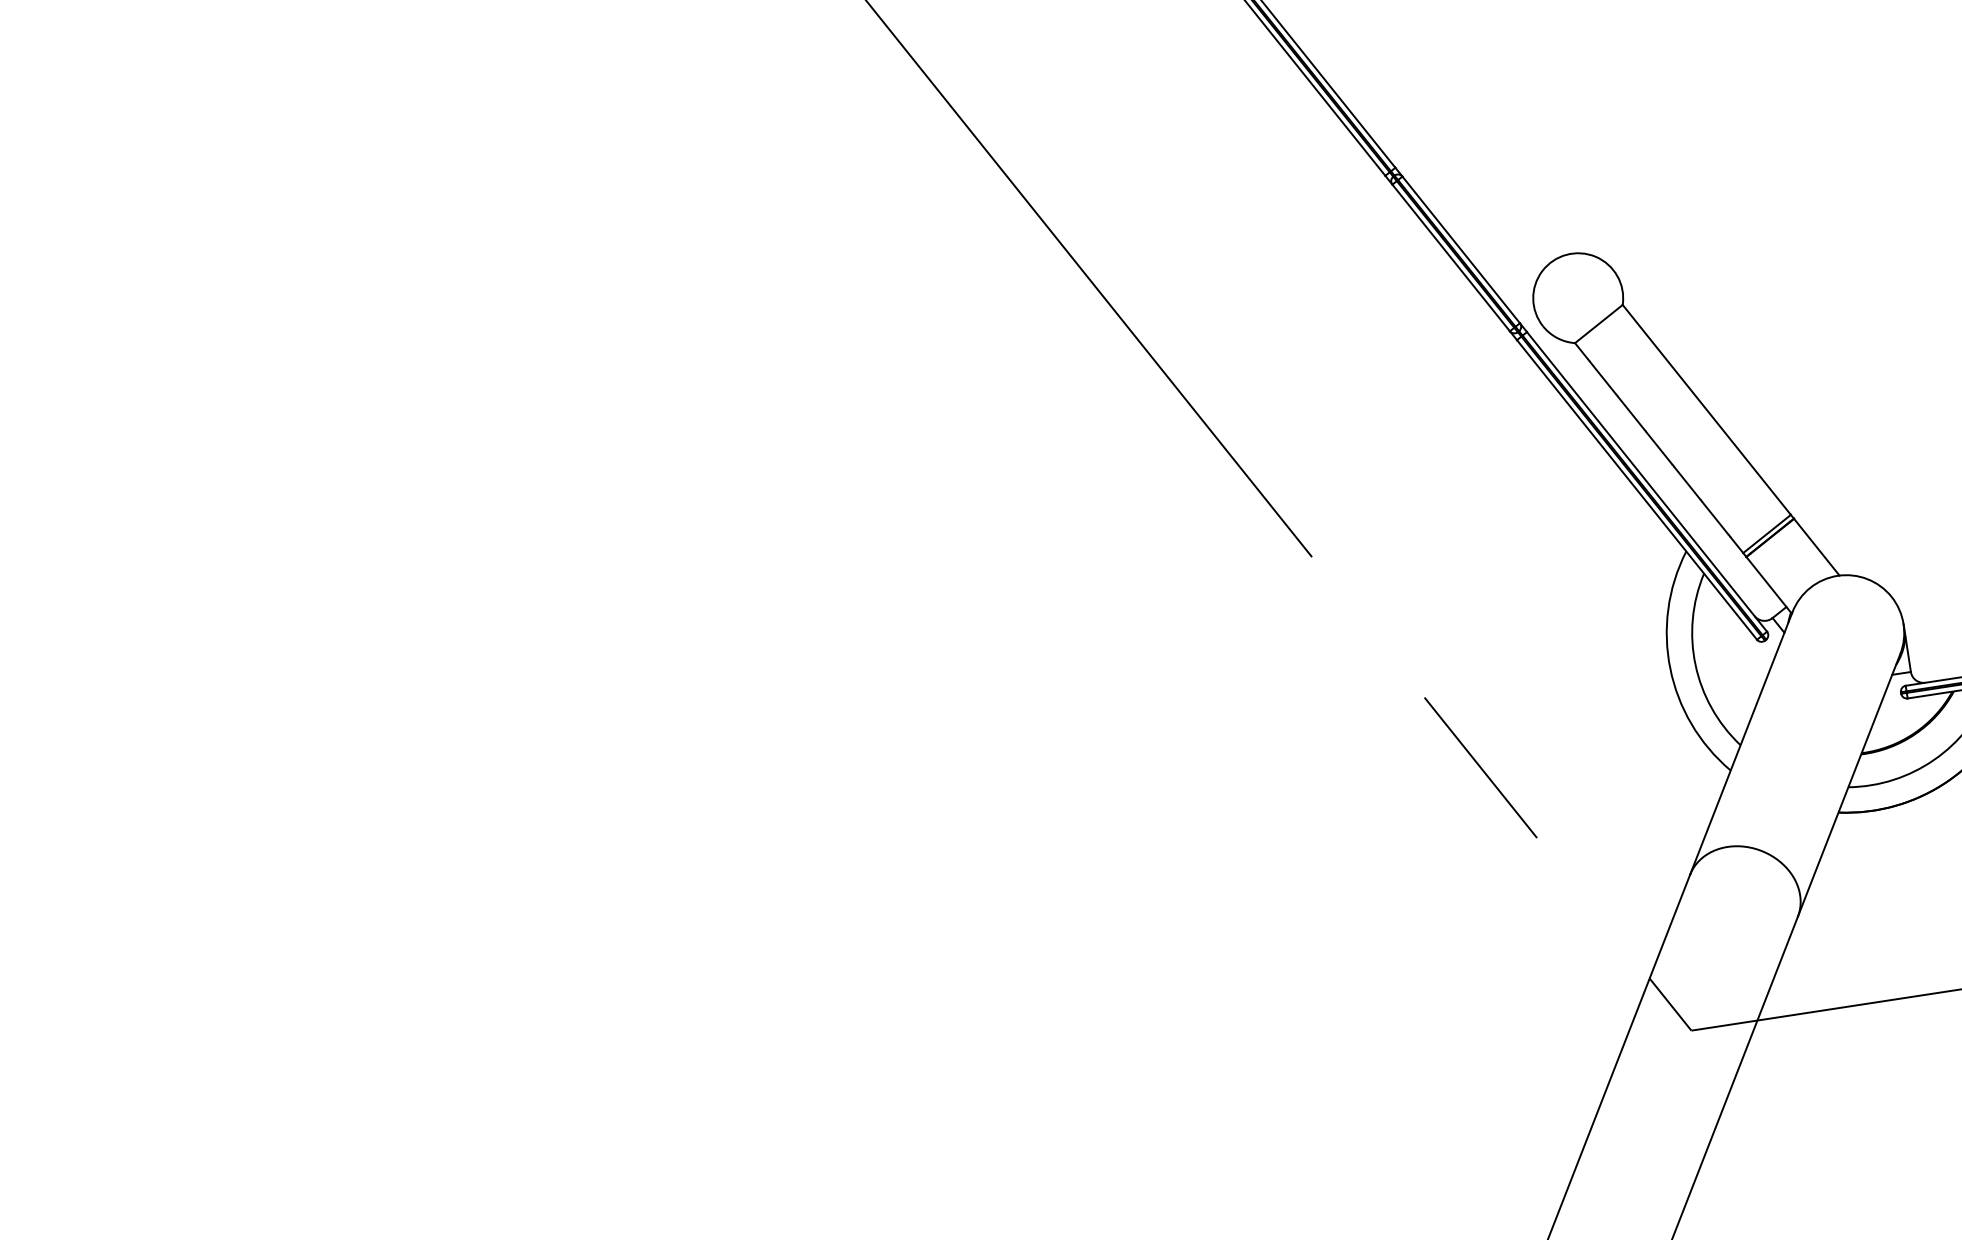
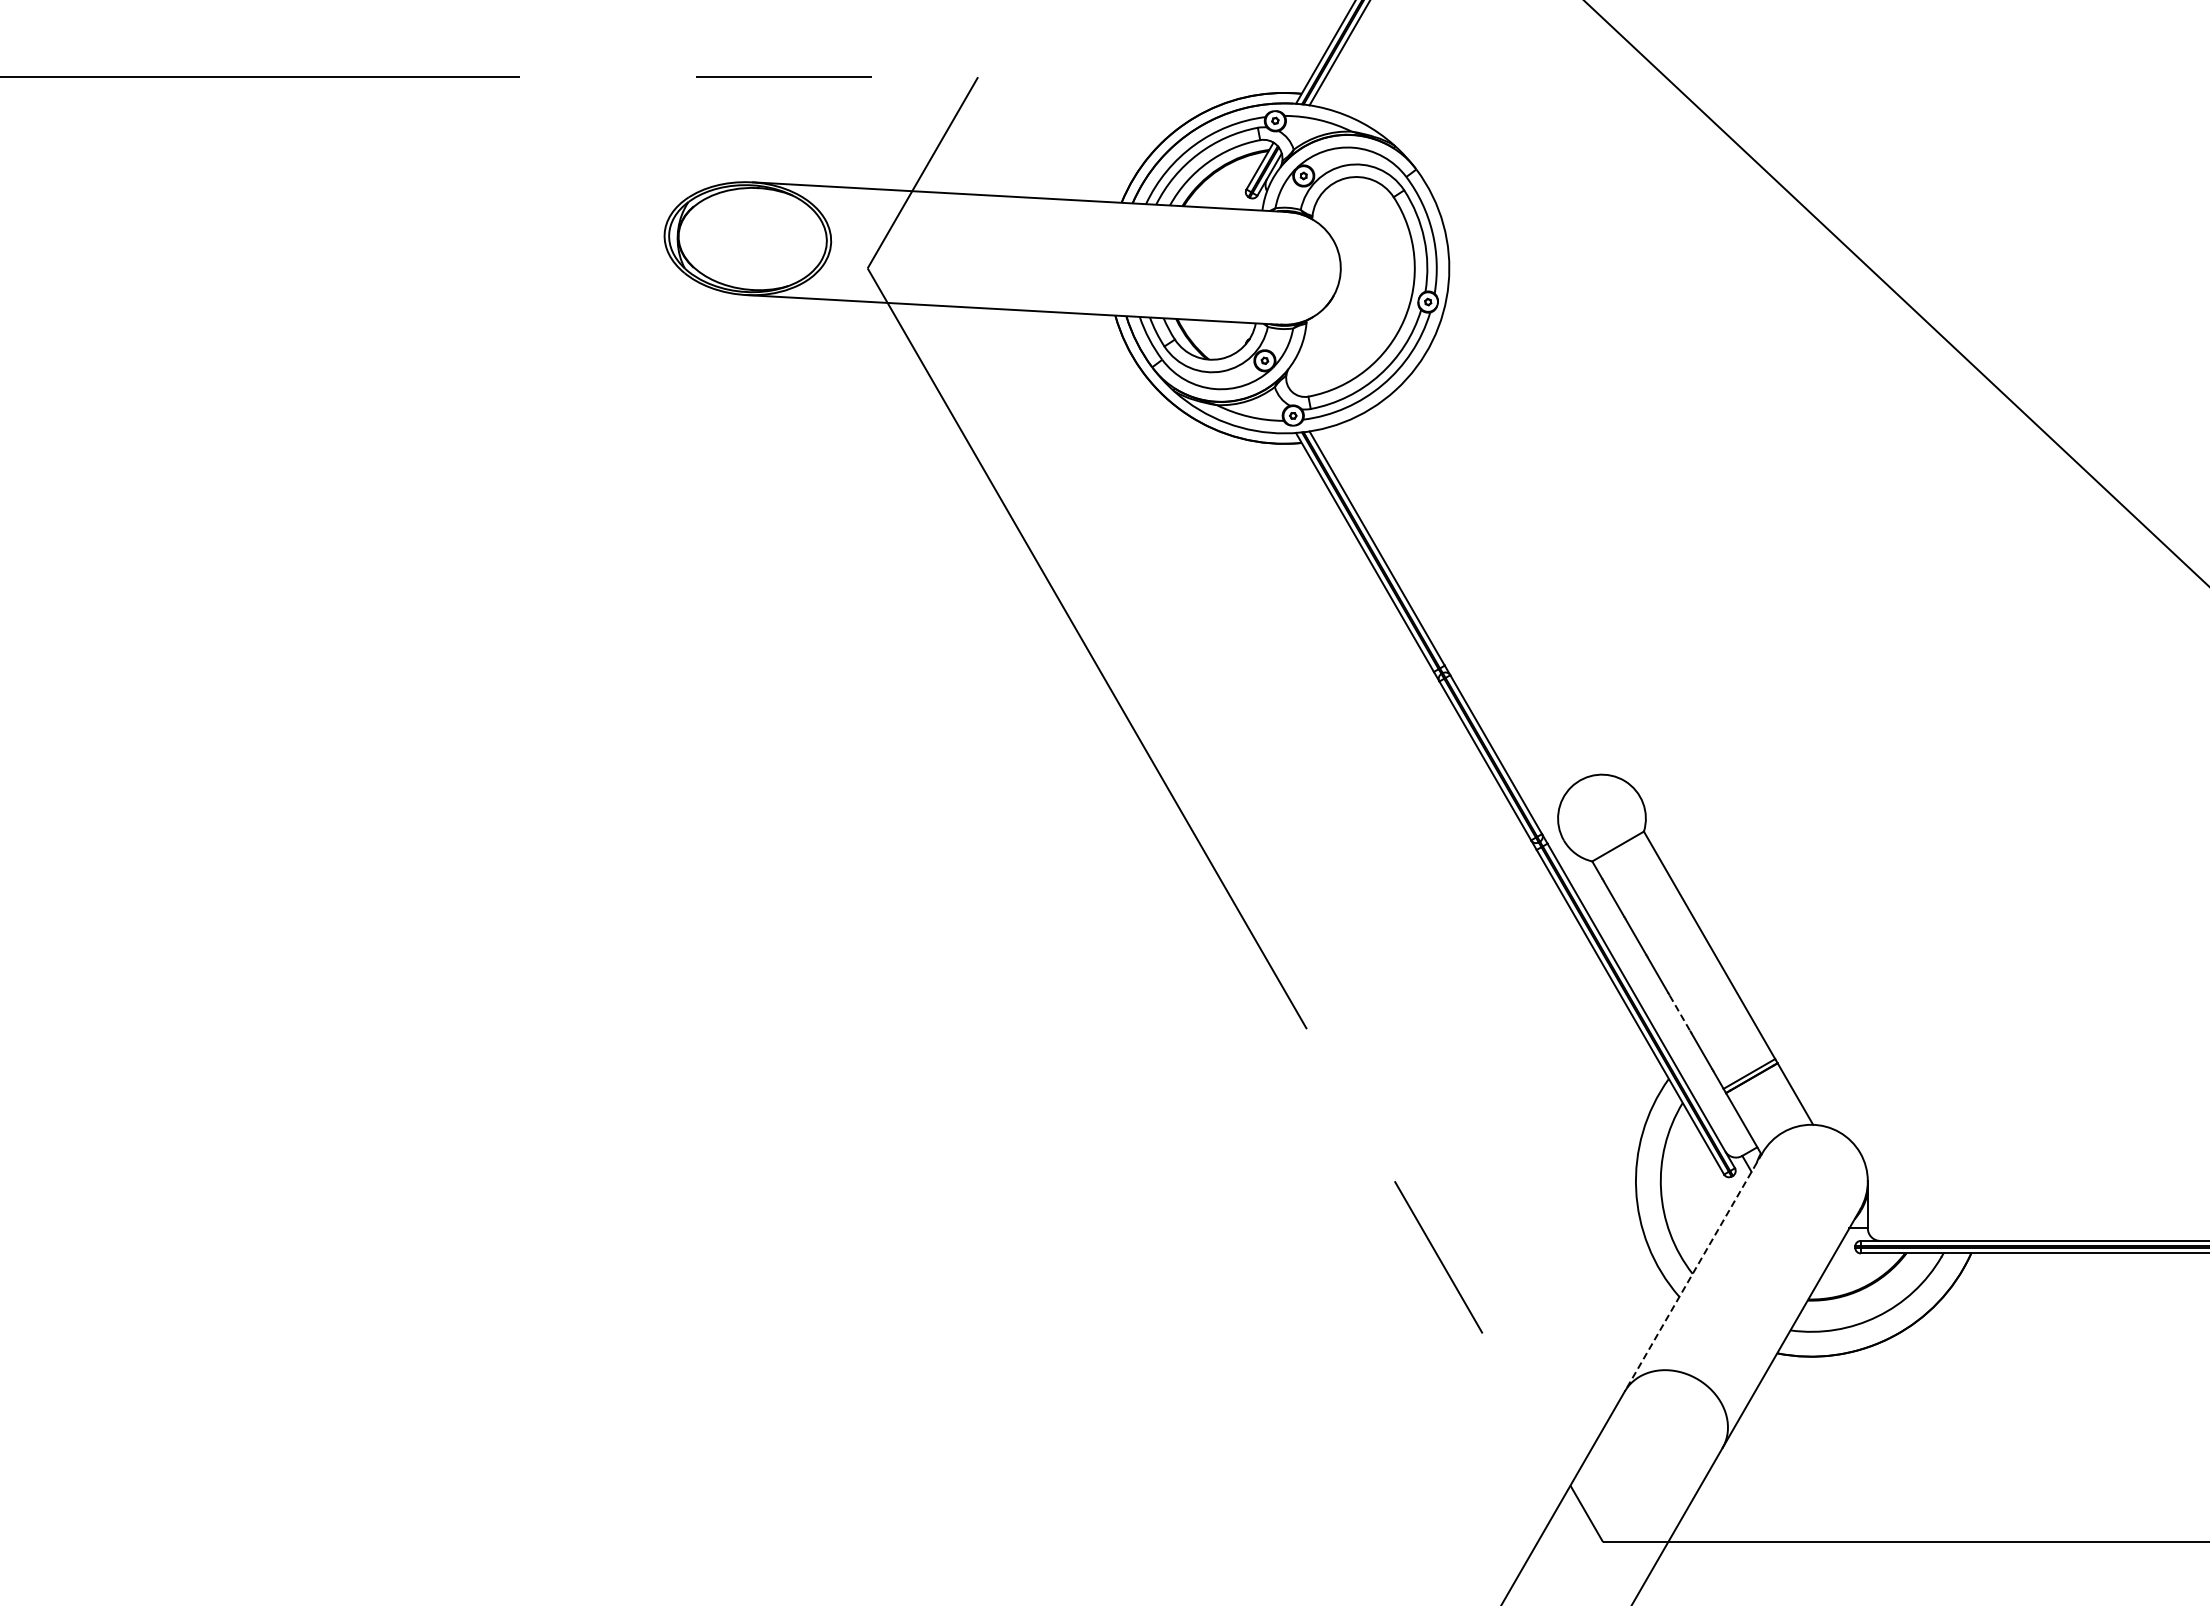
line: (1687, 483) -> (1680, 1013), solid -> dashed
line: (1741, 743) -> (1693, 1272), solid -> dashed

